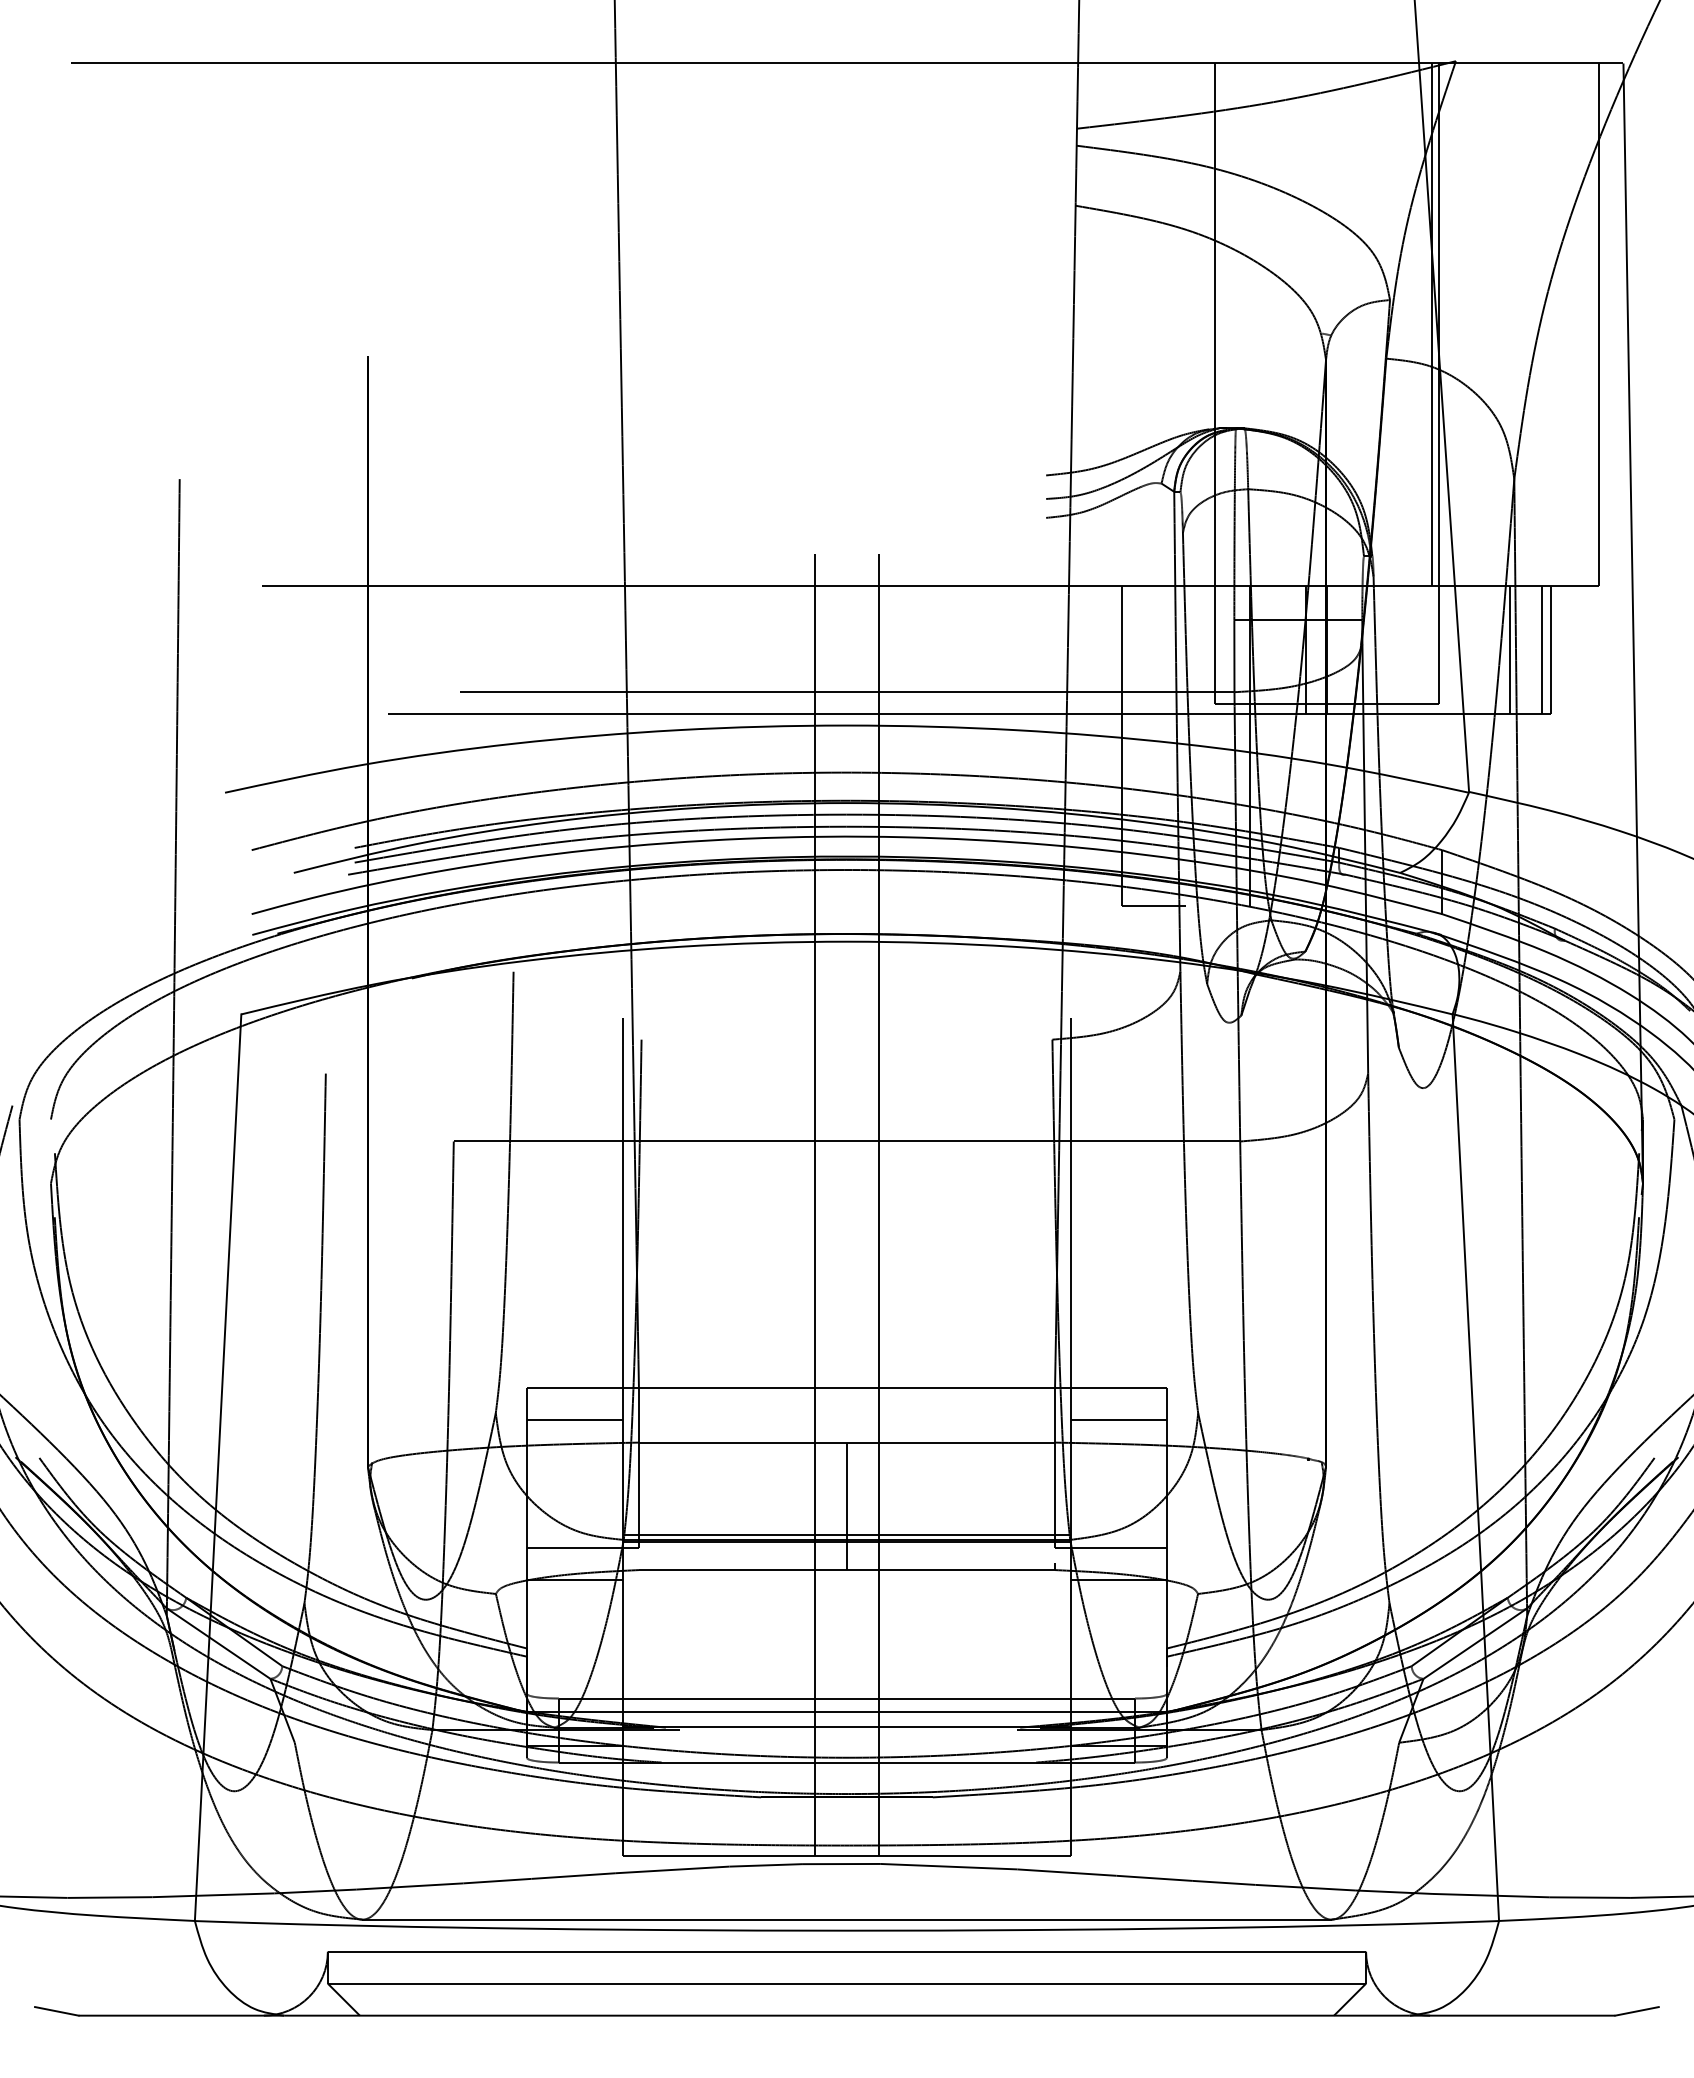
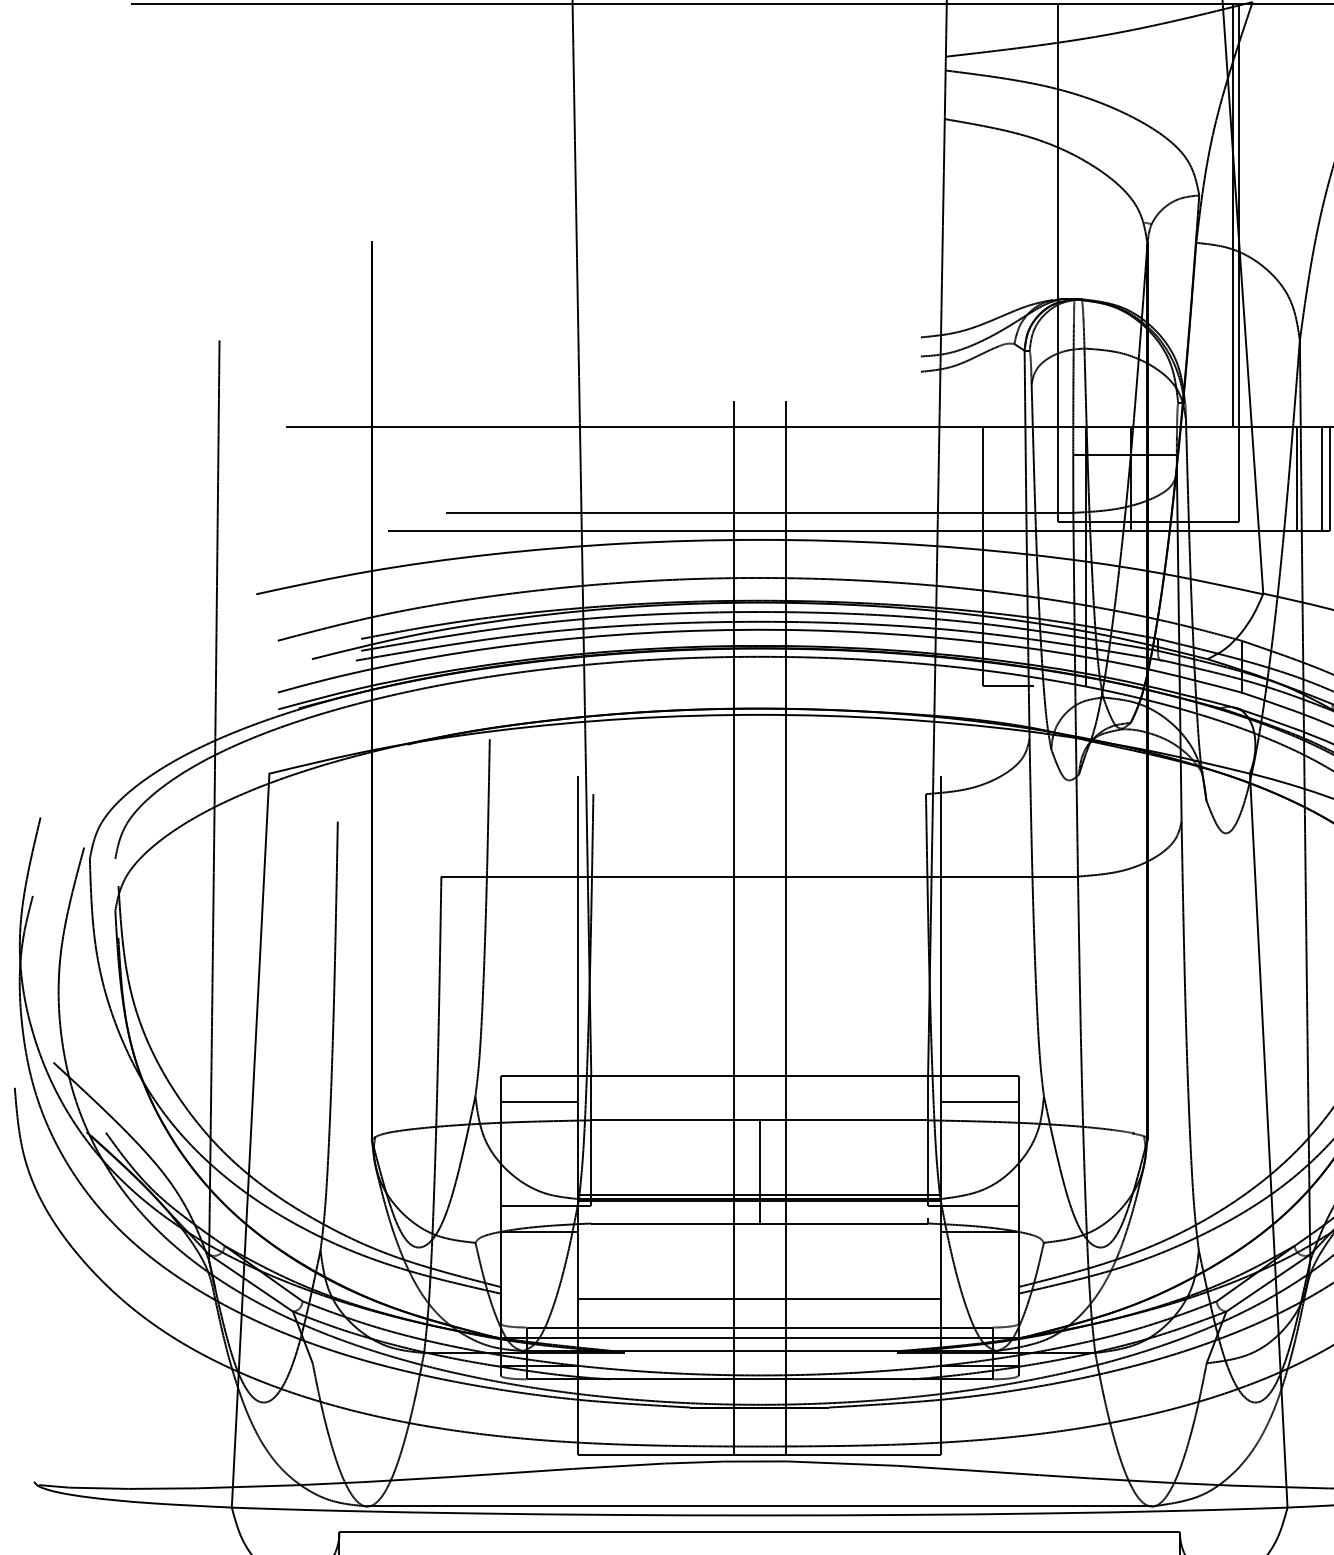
line: (846, 1662) -> (759, 1298), added

